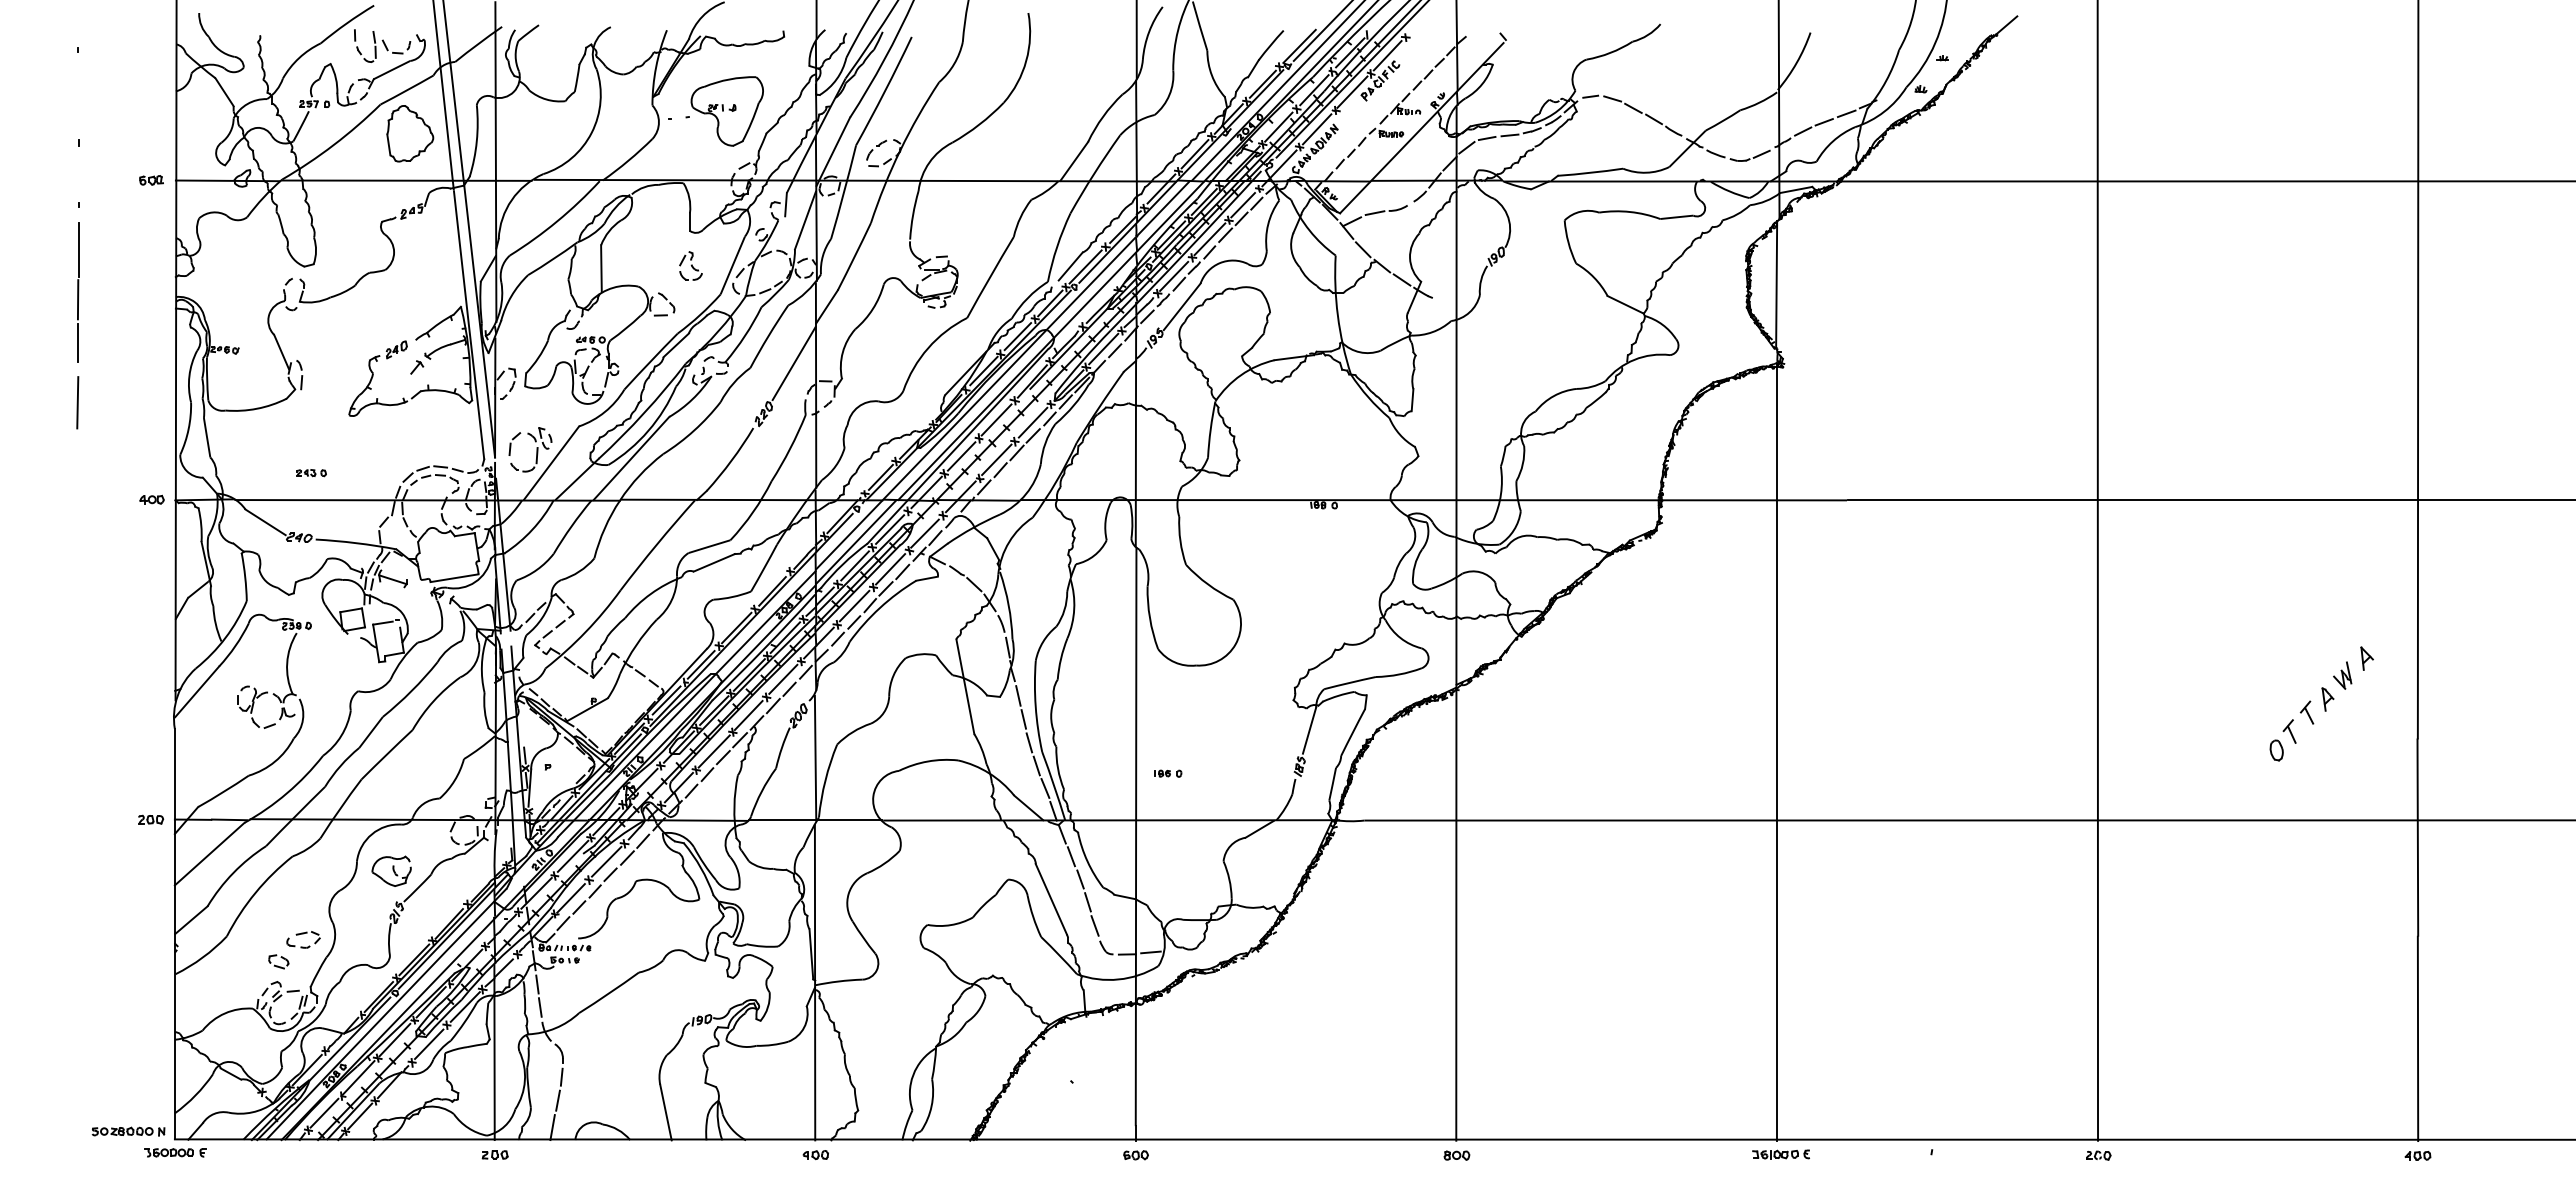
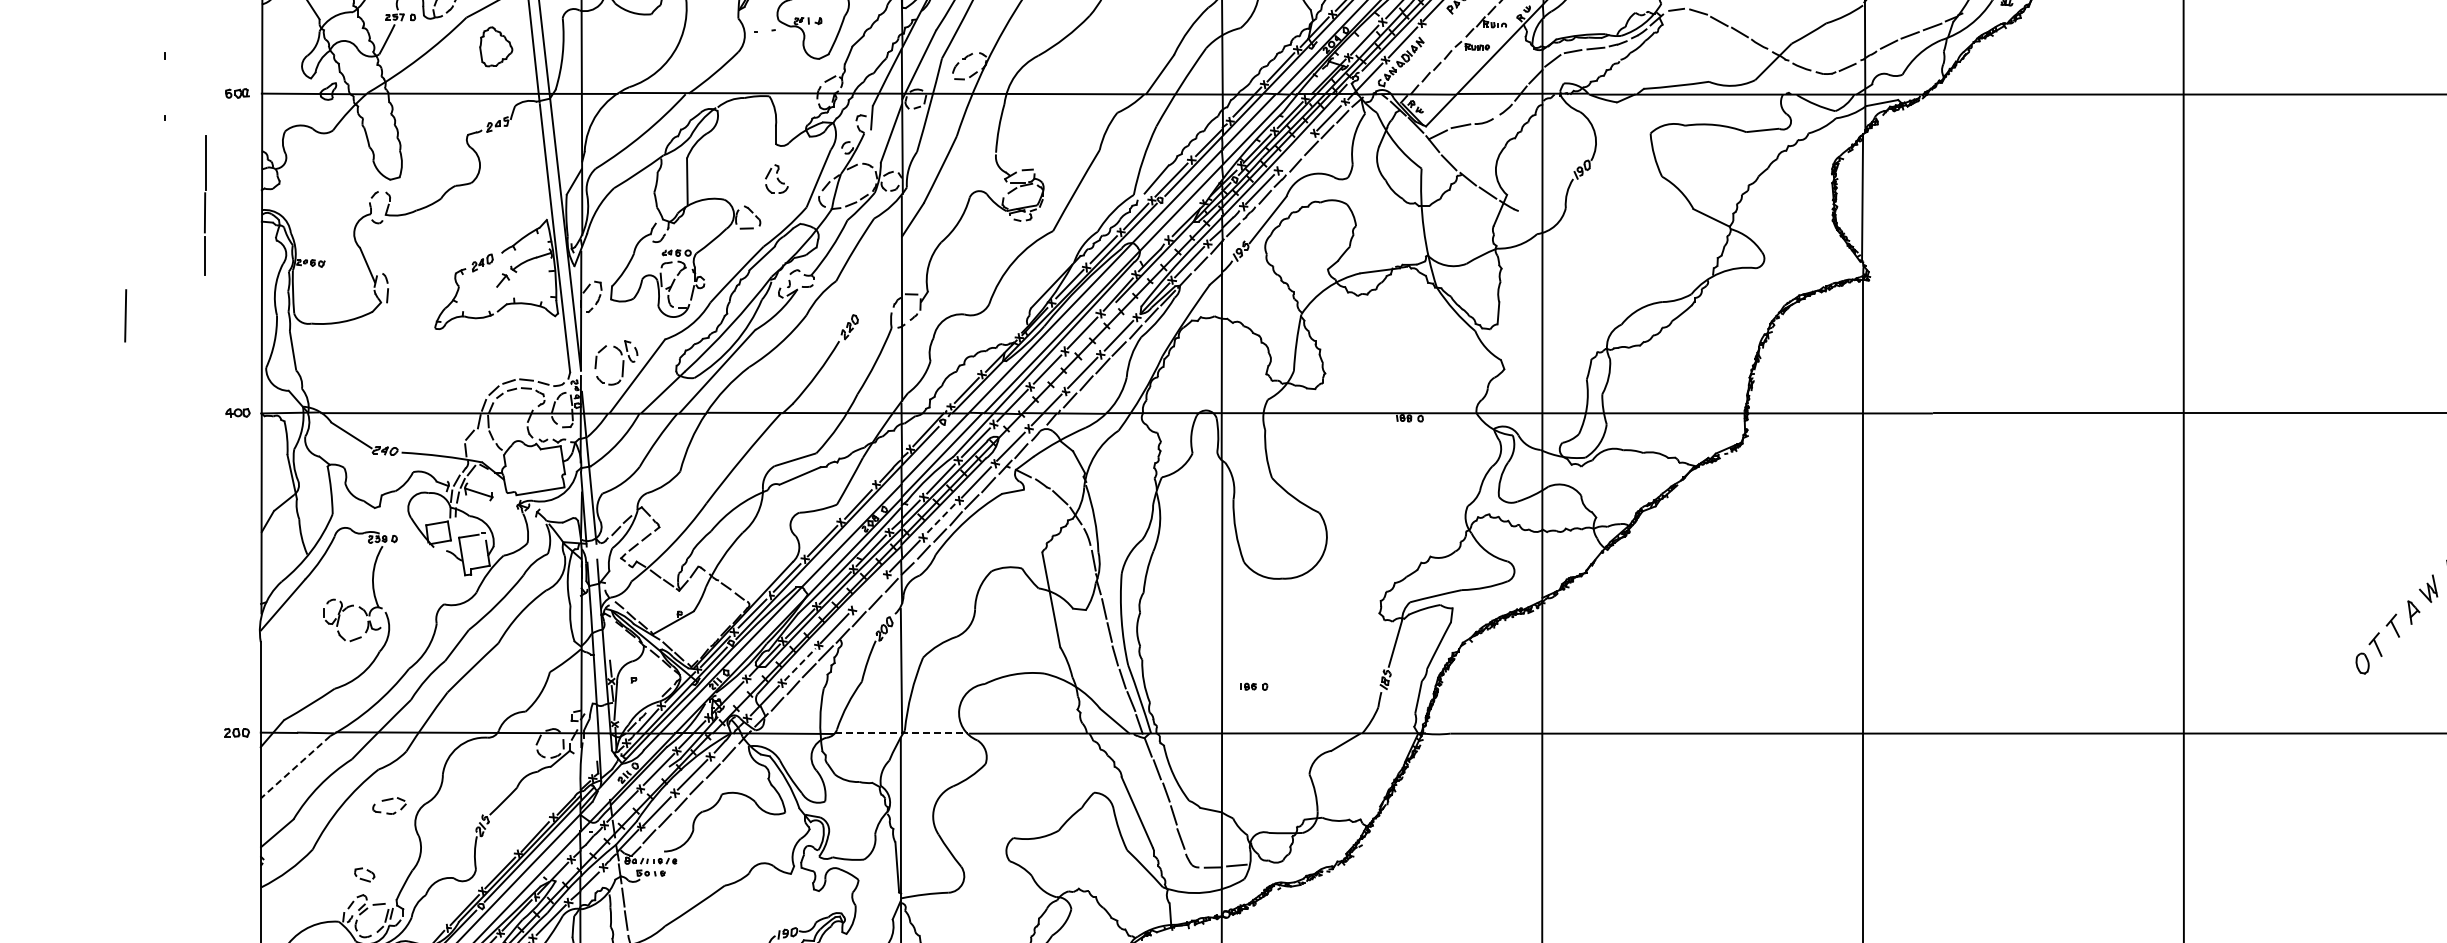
part: (410, 133) -> (496, 46), size x0.7
line: (1209, 239) -> (1295, 152), removed
line: (78, 292) -> (205, 205), moved
line: (793, 363) -> (879, 276), removed
line: (77, 402) -> (125, 315), moved
part: (311, 473) -> (397, 386), removed
line: (854, 606) -> (940, 519), solid -> dashed
line: (783, 678) -> (869, 591), removed
line: (714, 751) -> (800, 664), solid -> dashed
line: (815, 819) -> (901, 732), solid -> dashed
line: (209, 854) -> (295, 767), solid -> dashed
part: (391, 870) -> (477, 783), removed
part: (303, 939) -> (389, 805), moved

